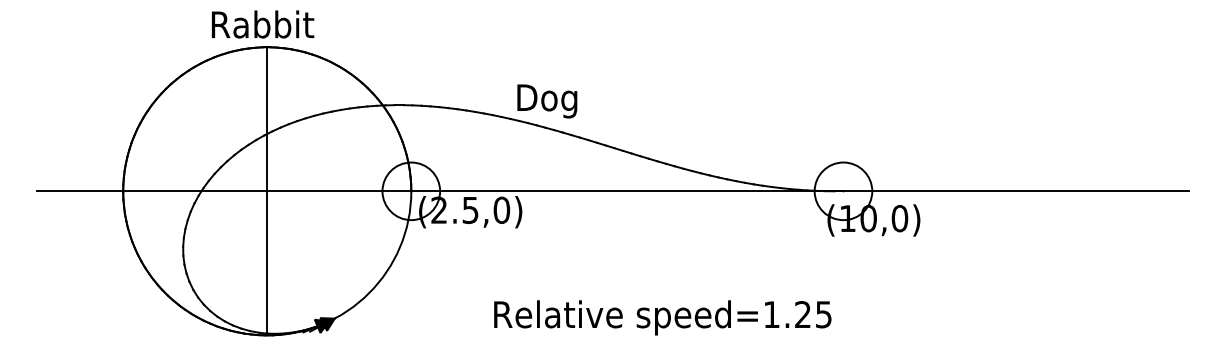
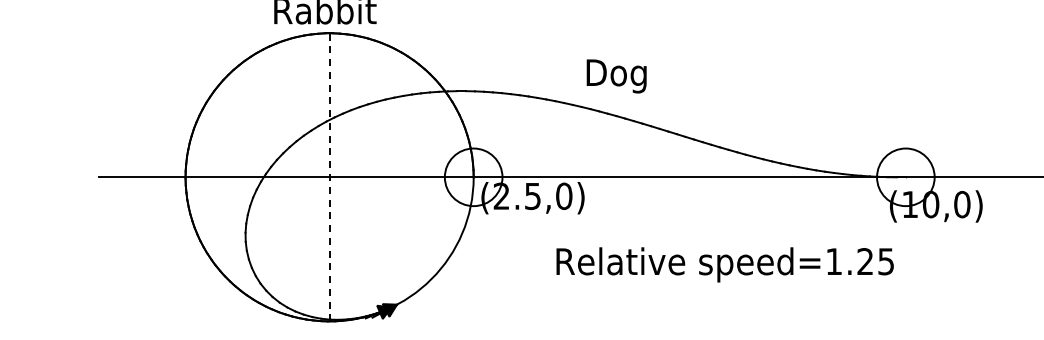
text: (547, 101) -> (616, 76), moved
line: (267, 190) -> (329, 176), solid -> dashed
text: (662, 317) -> (724, 264), moved

